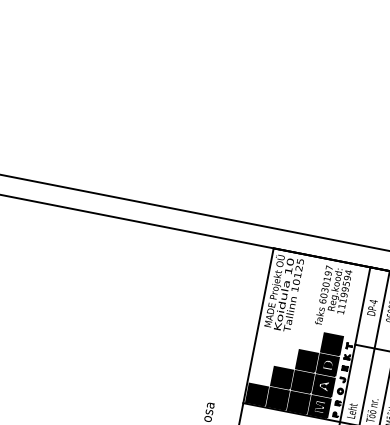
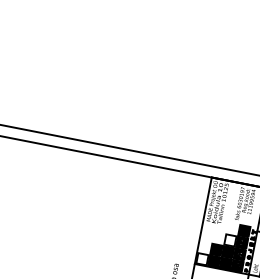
fill: (307, 361) -> (230, 240), removed
fill: (257, 395) -> (202, 259), removed

